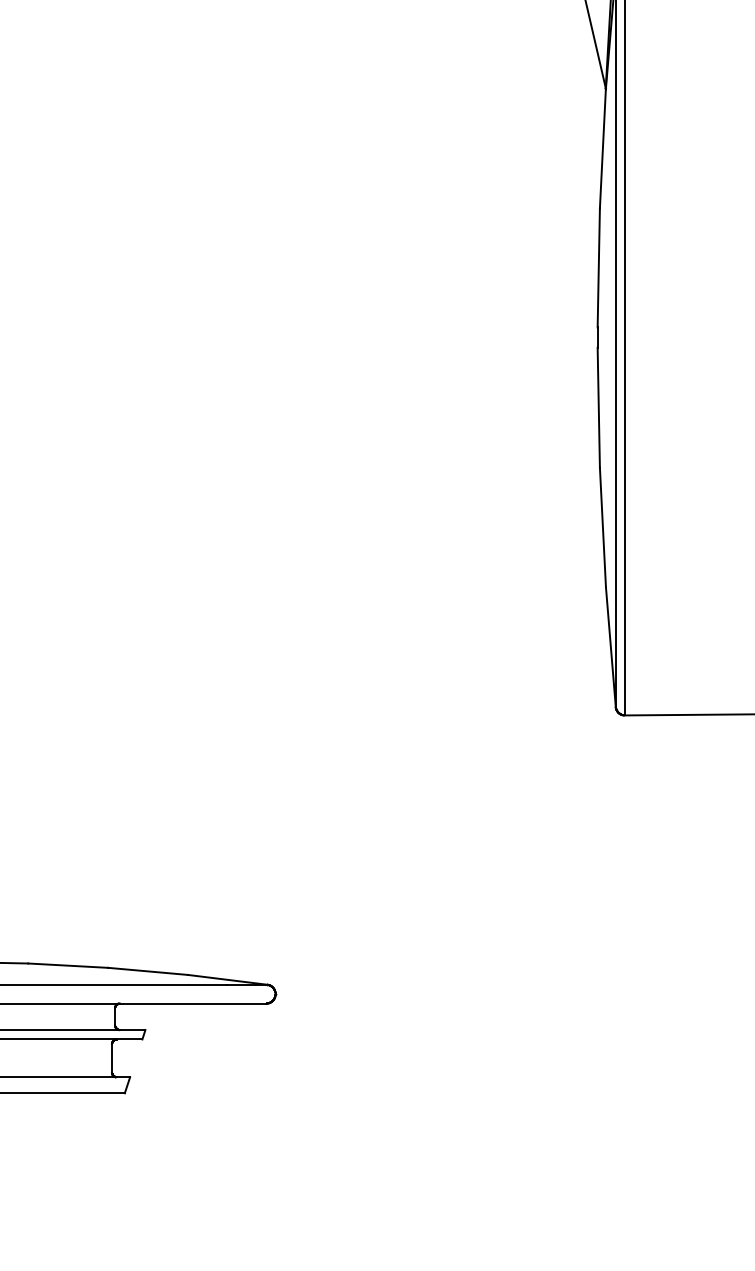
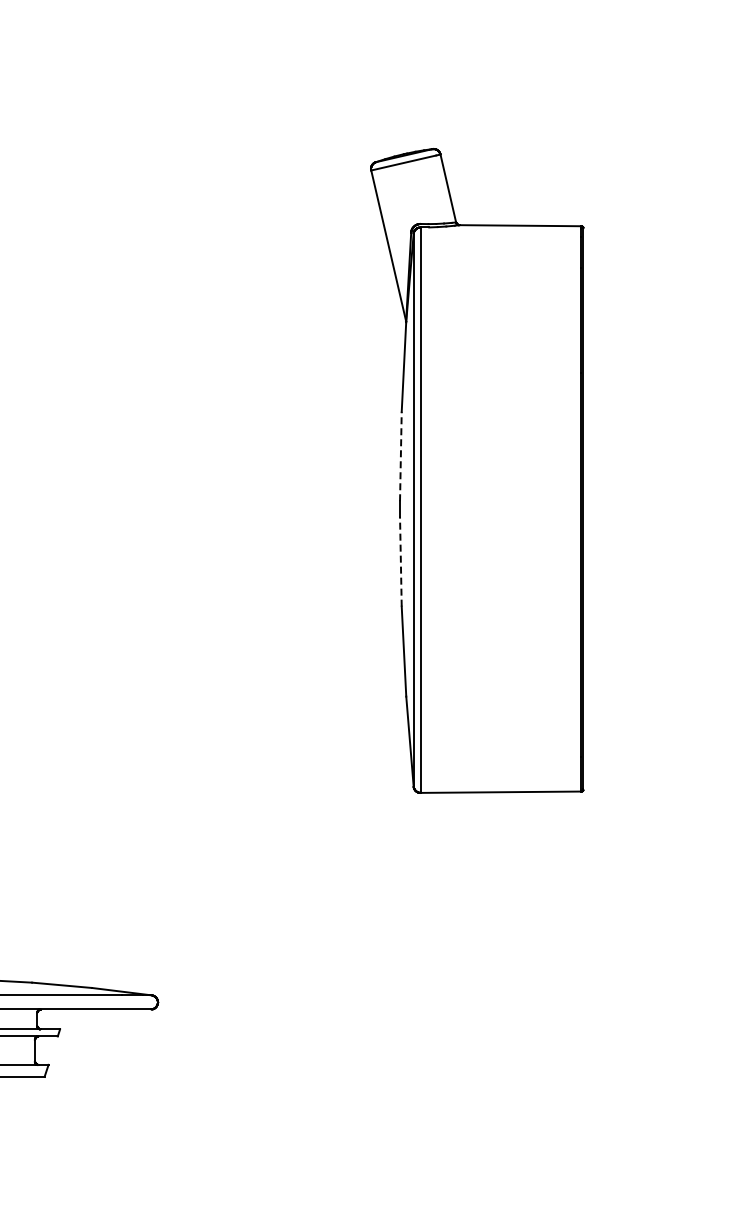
line: (598, 267) -> (400, 456), solid -> dashed
line: (598, 407) -> (400, 561), solid -> dashed

